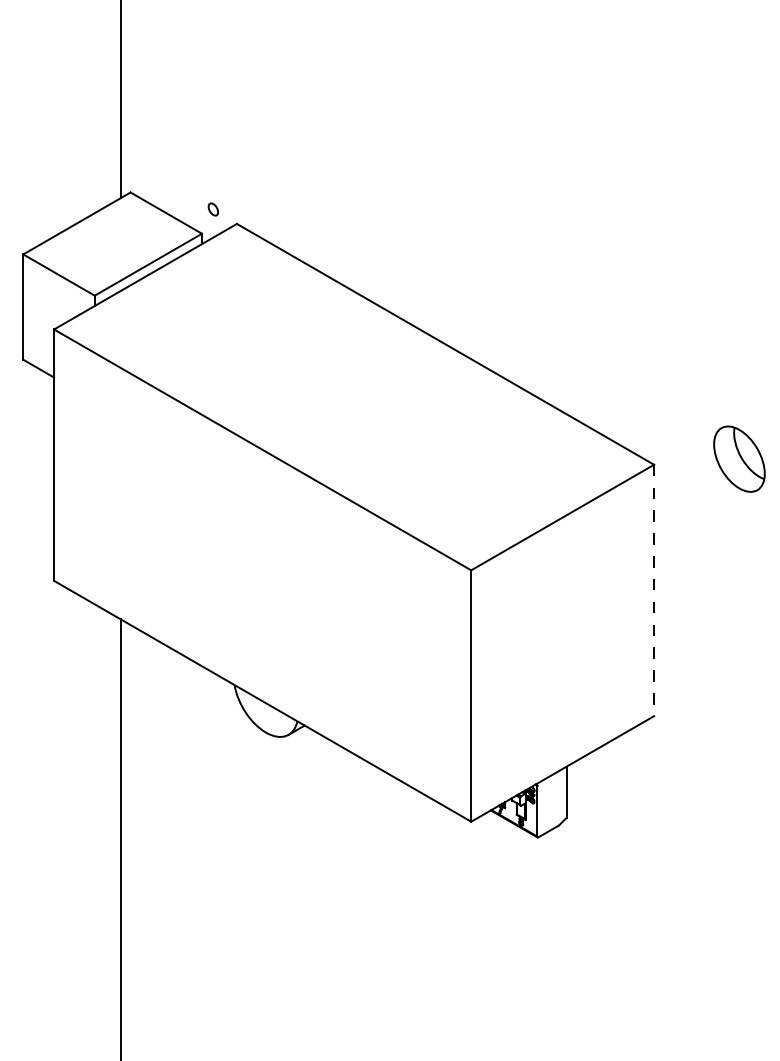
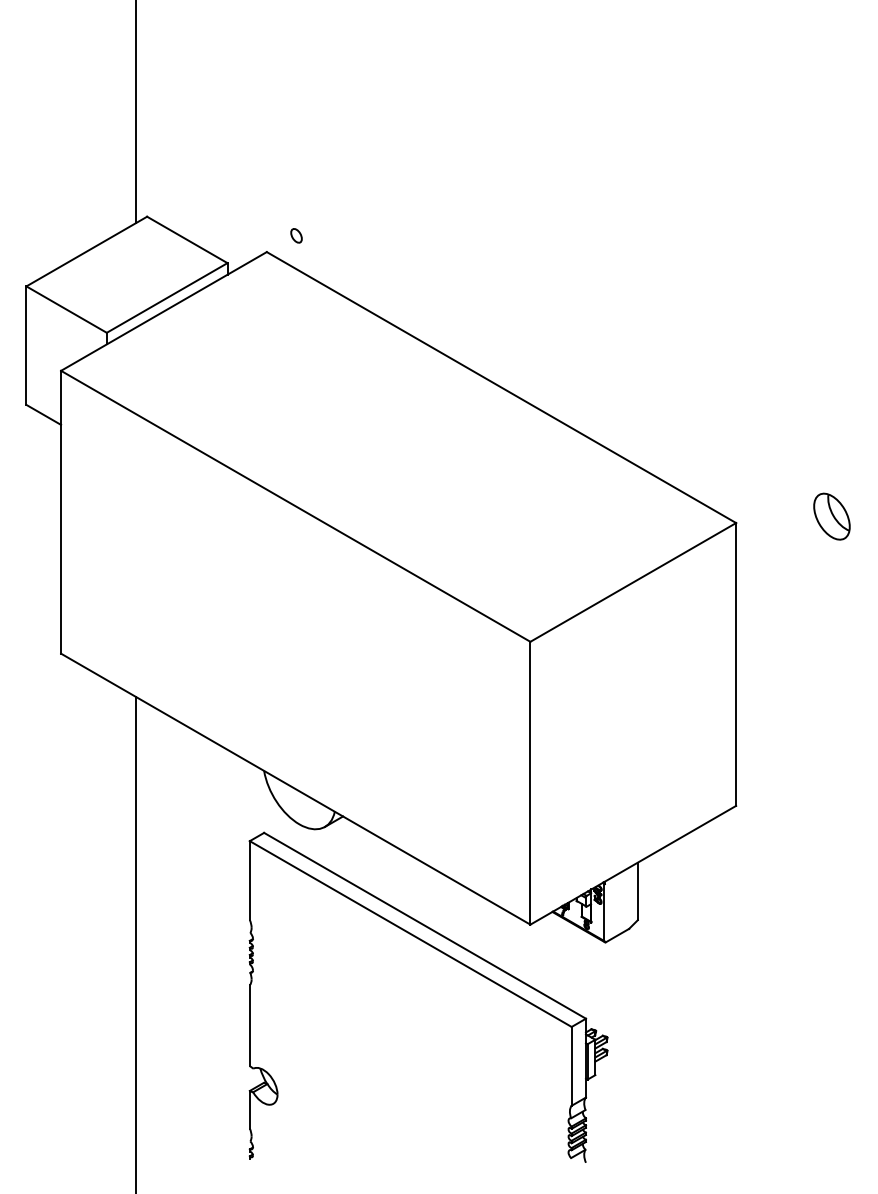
part: (212, 209) -> (295, 235), moved
part: (738, 458) -> (831, 515), size x0.62
line: (654, 590) -> (736, 664), dashed -> solid
part: (399, 851) -> (449, 958), added

